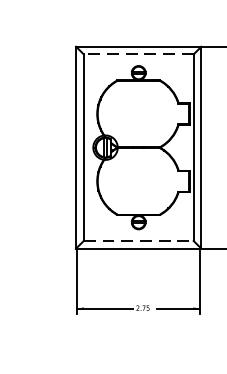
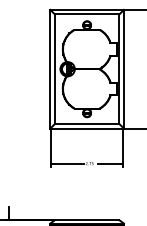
line: (137, 54) -> (86, 14), dashed -> solid
line: (139, 241) -> (87, 124), dashed -> solid

